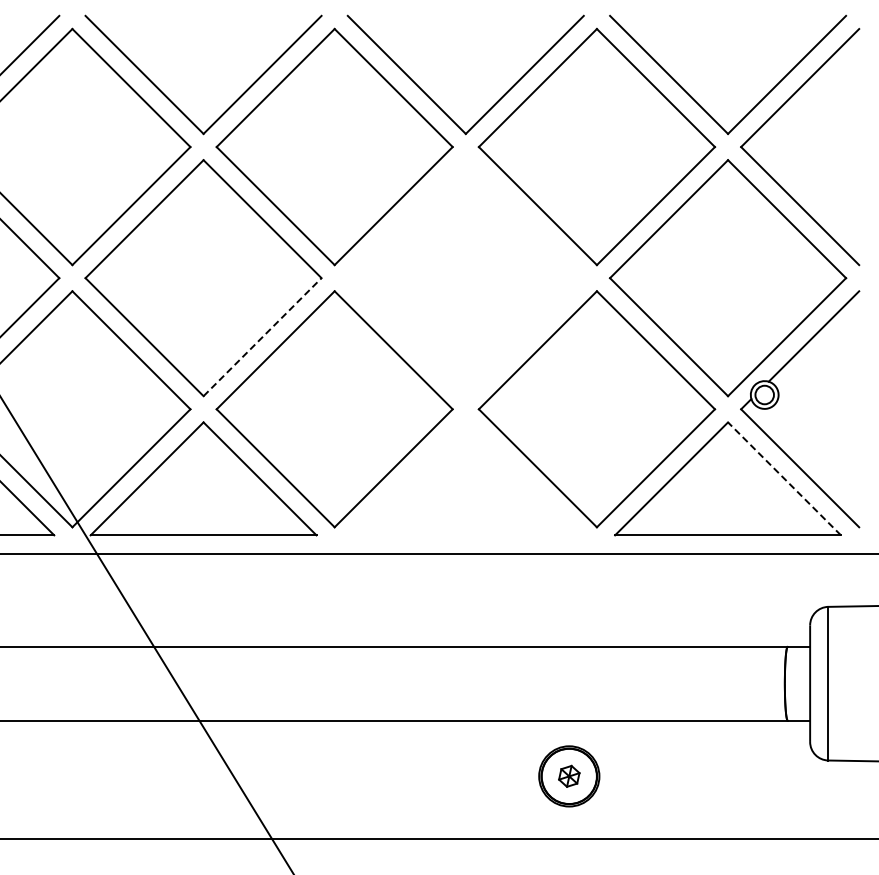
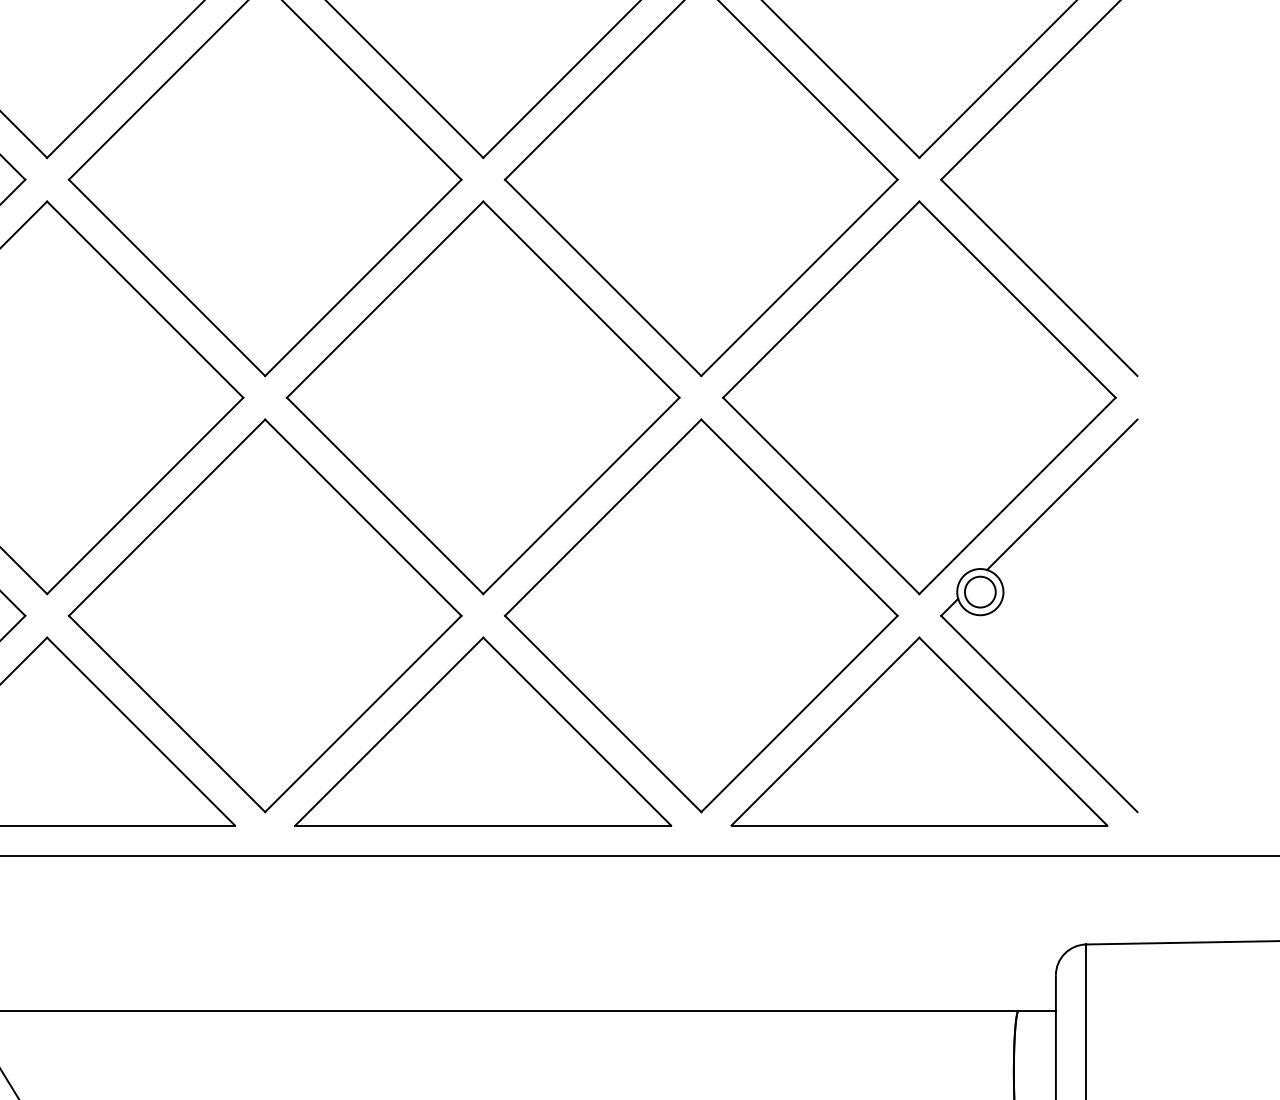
part: (465, 278) -> (482, 398), added
line: (262, 336) -> (145, 494), dashed -> solid
part: (465, 478) -> (482, 730), added
line: (784, 478) -> (1013, 730), dashed -> solid

